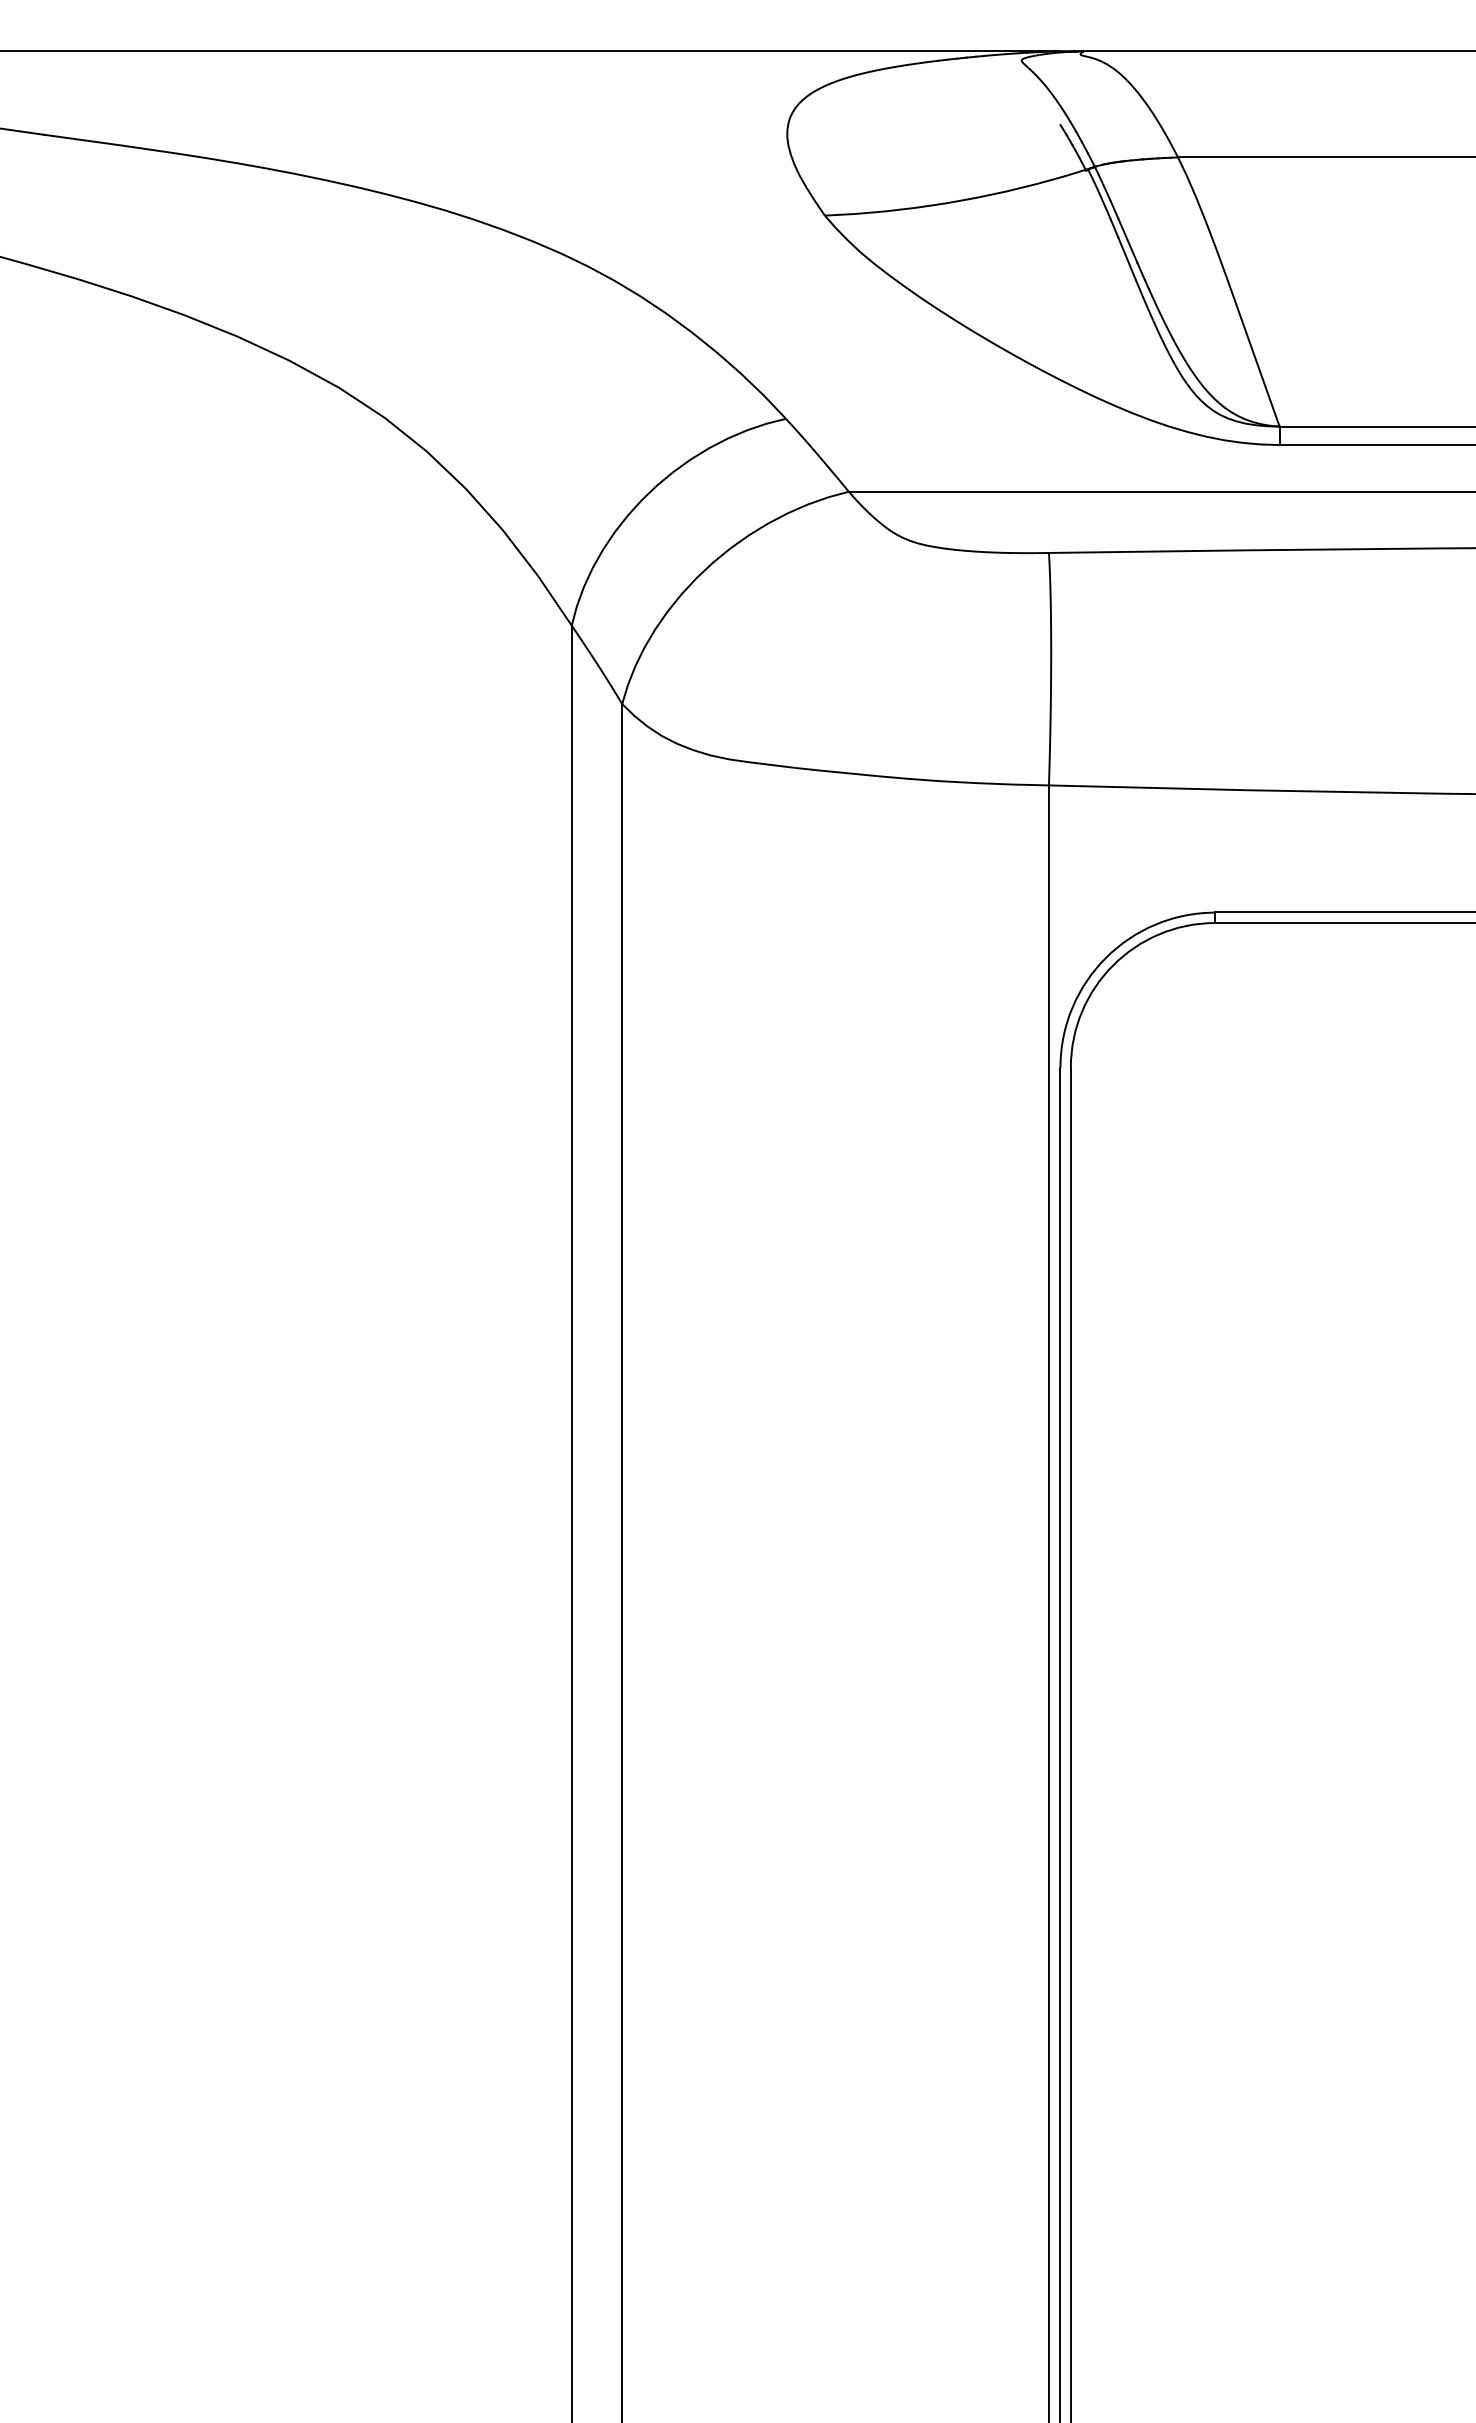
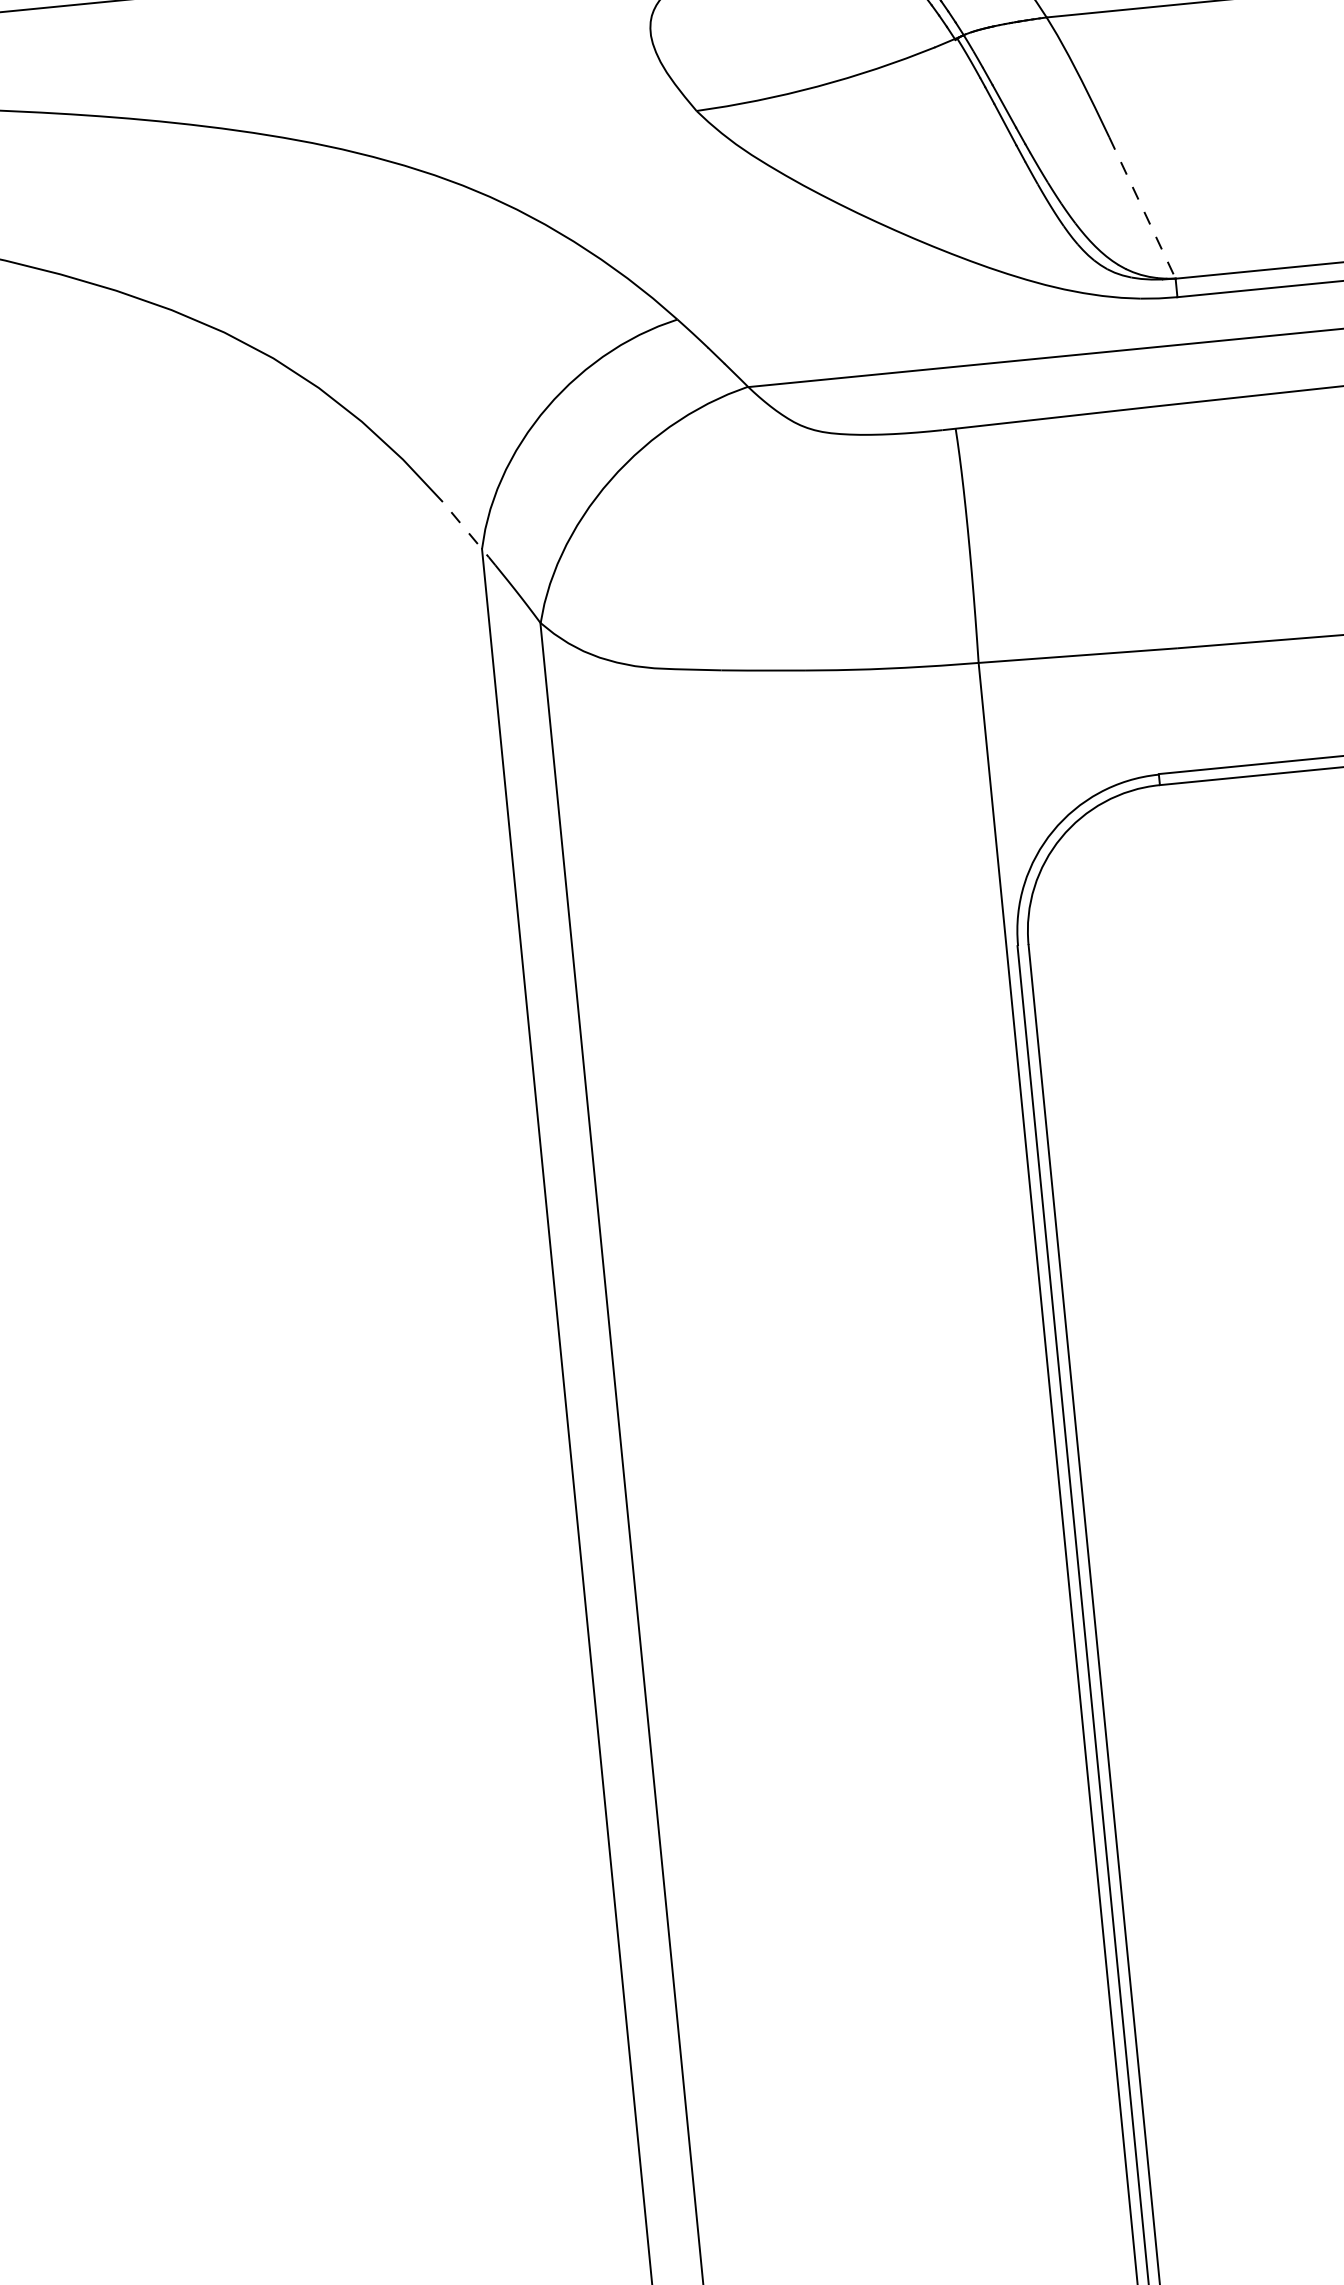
line: (1254, 354) -> (1143, 208), solid -> dashed
line: (560, 609) -> (469, 533), solid -> dashed

